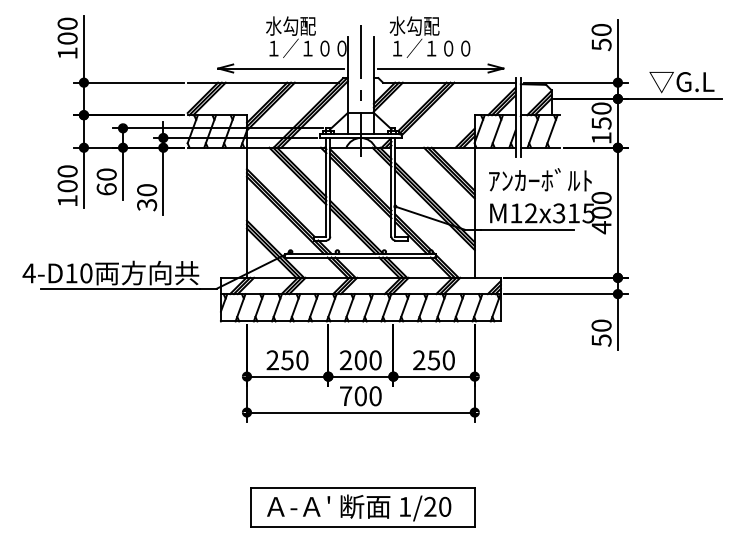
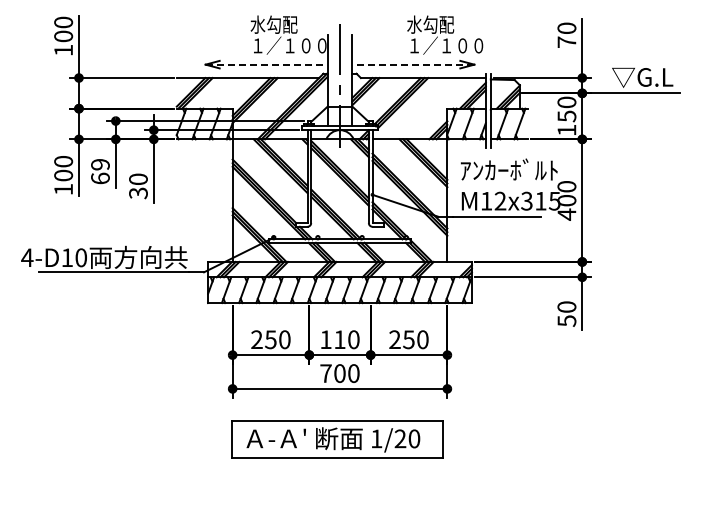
text: (430, 36) -> (445, 34), moved
text: (601, 44) -> (566, 42), 50 -> 70
line: (281, 68) -> (265, 64), solid -> dashed
line: (439, 68) -> (414, 64), solid -> dashed
text: (106, 174) -> (100, 164), 60 -> 69
text: (352, 360) -> (332, 339), 200 -> 110
part: (363, 507) -> (337, 439), moved

